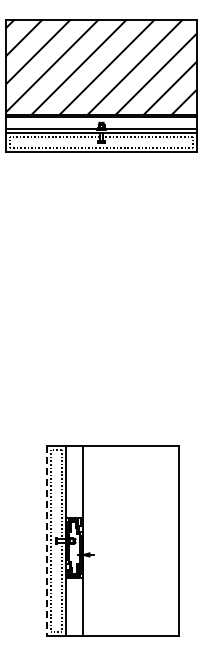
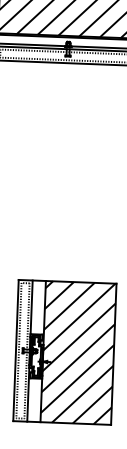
hatch: (130, 540) -> (78, 352), added
line: (46, 541) -> (15, 350), dashed -> solid

